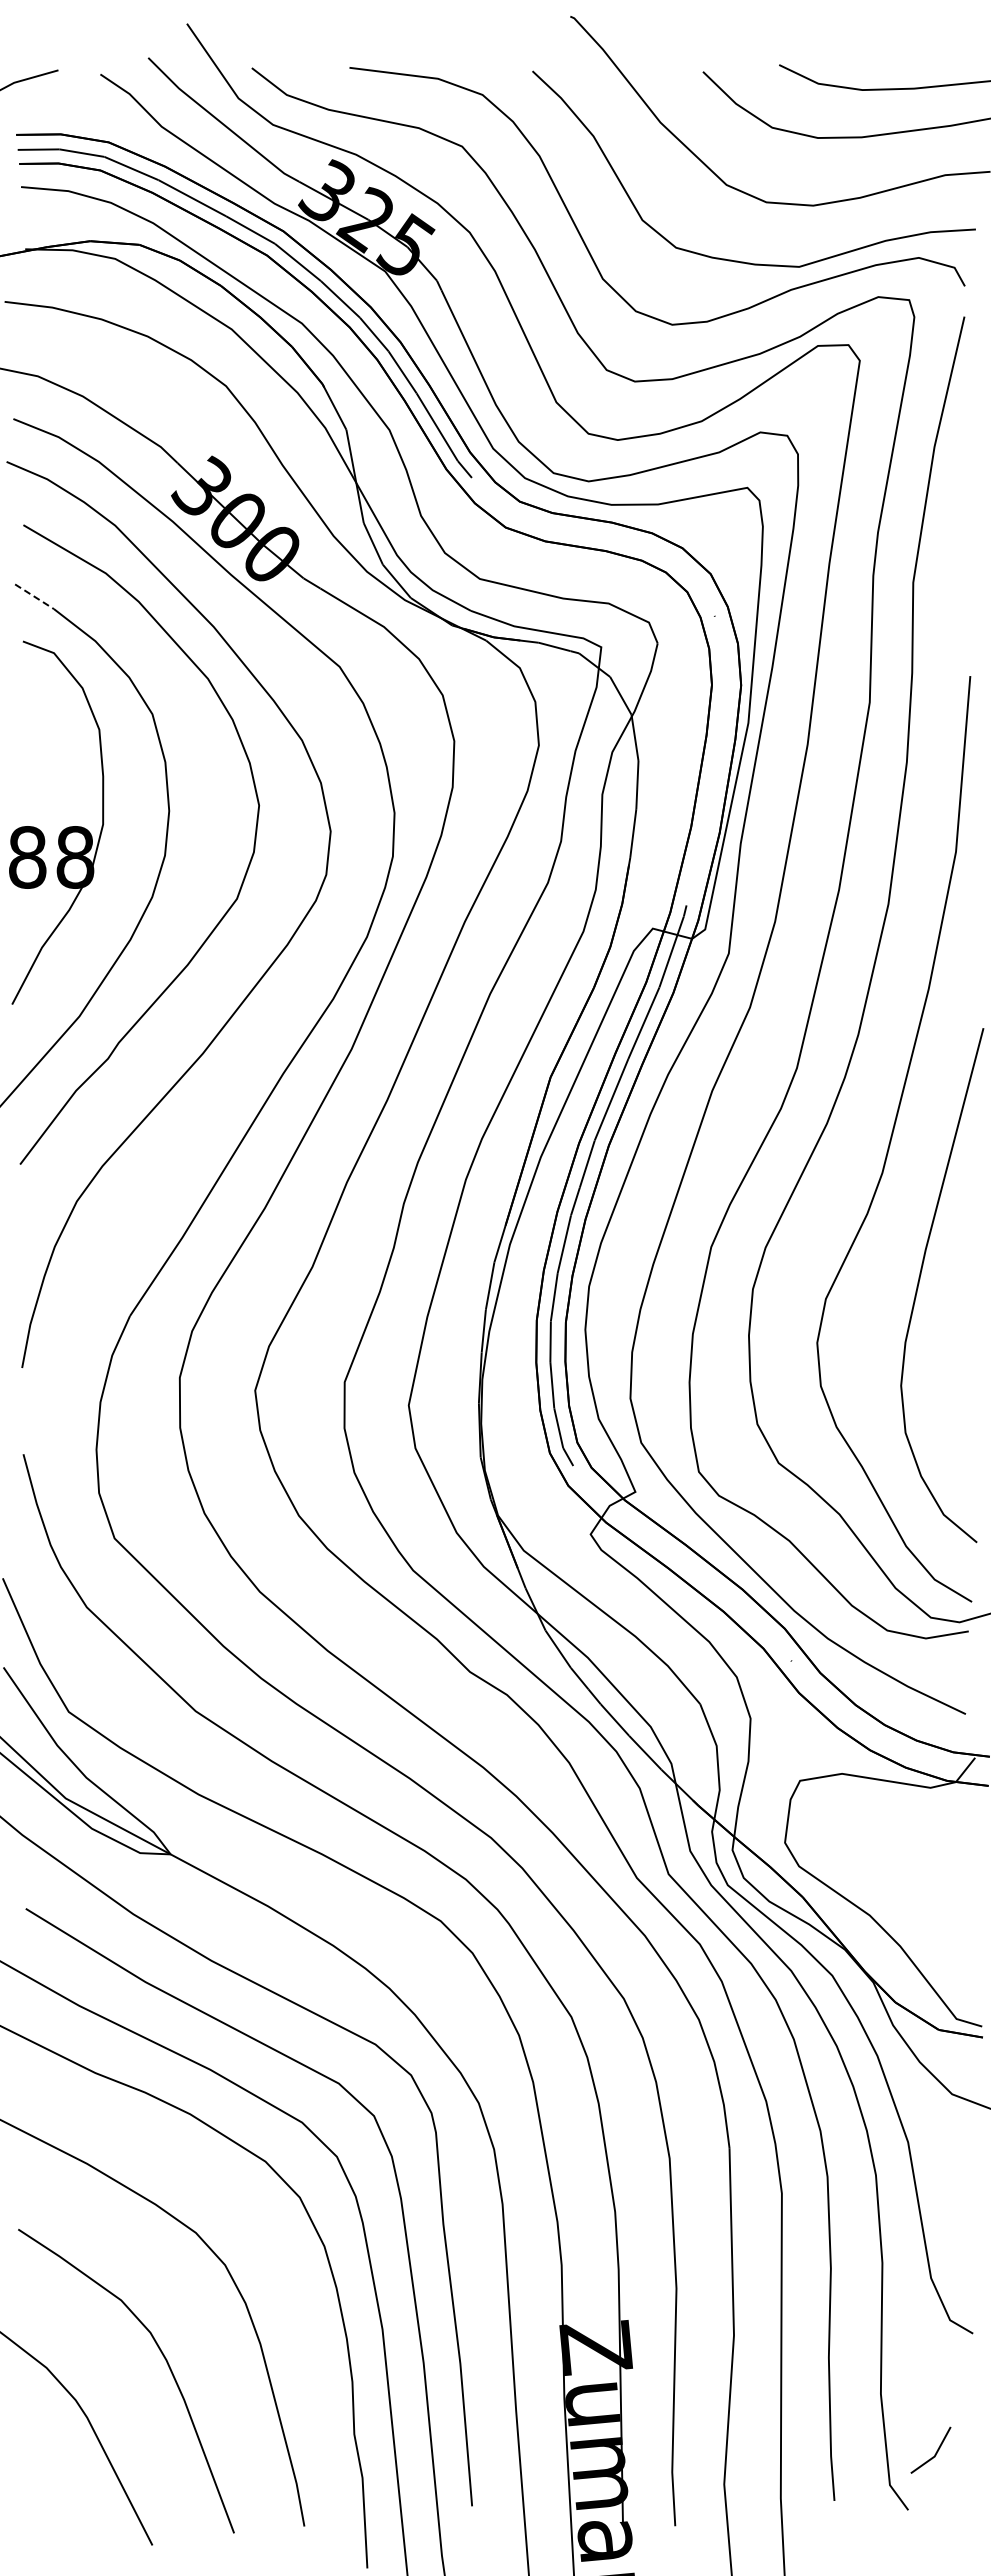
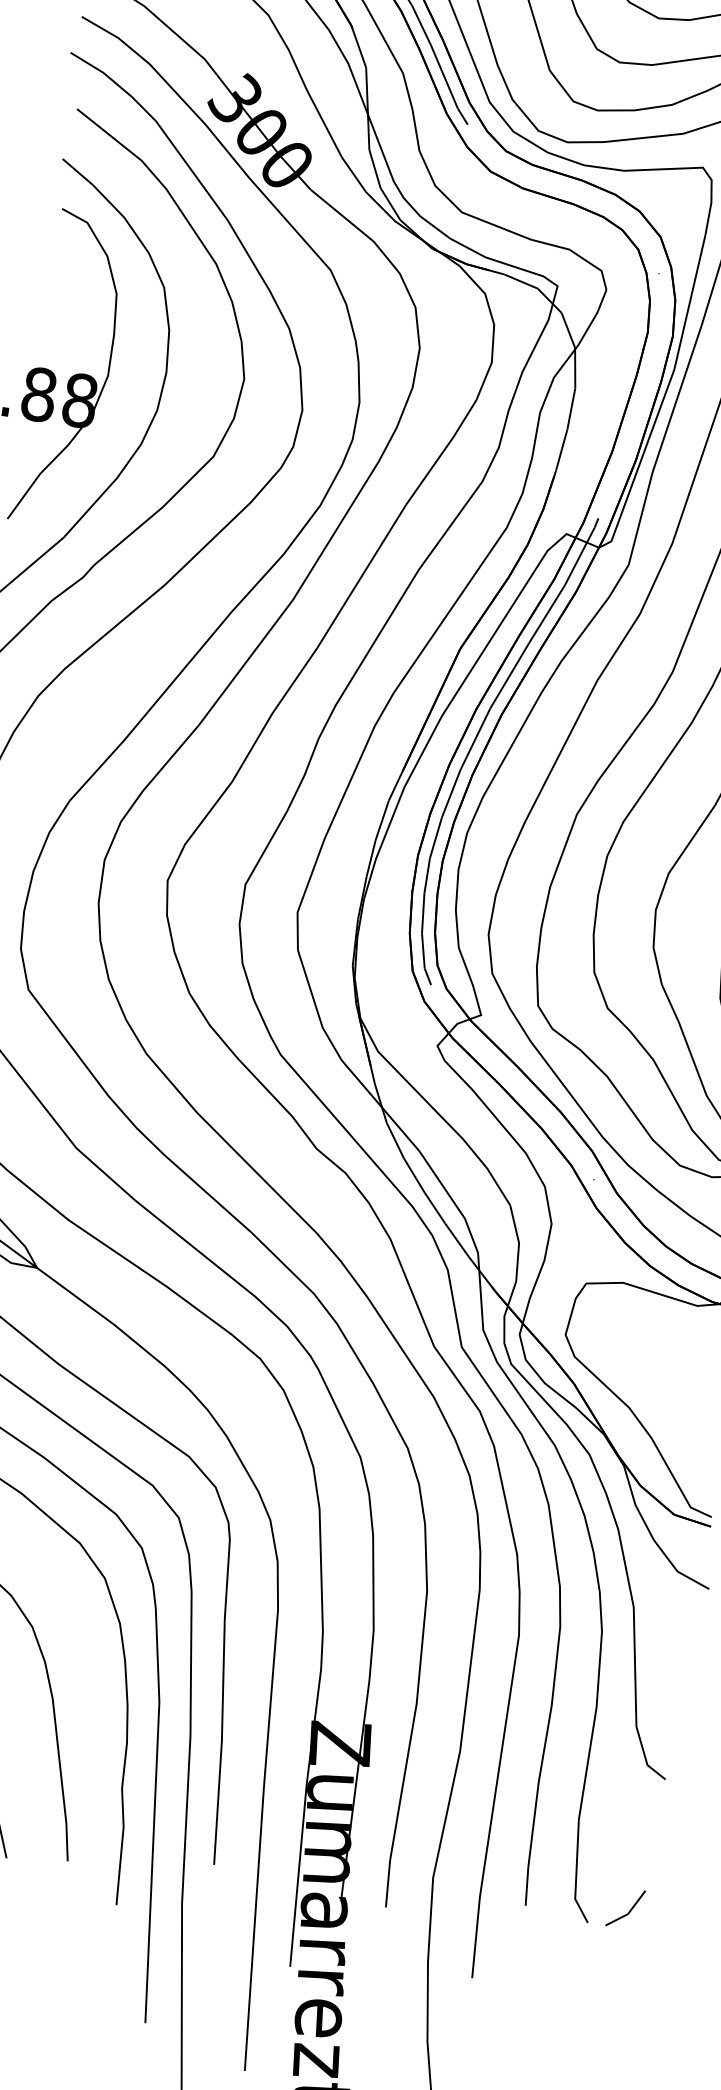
line: (34, 597) -> (77, 172), dashed -> solid
line: (935, 2452) -> (629, 1910), moved

